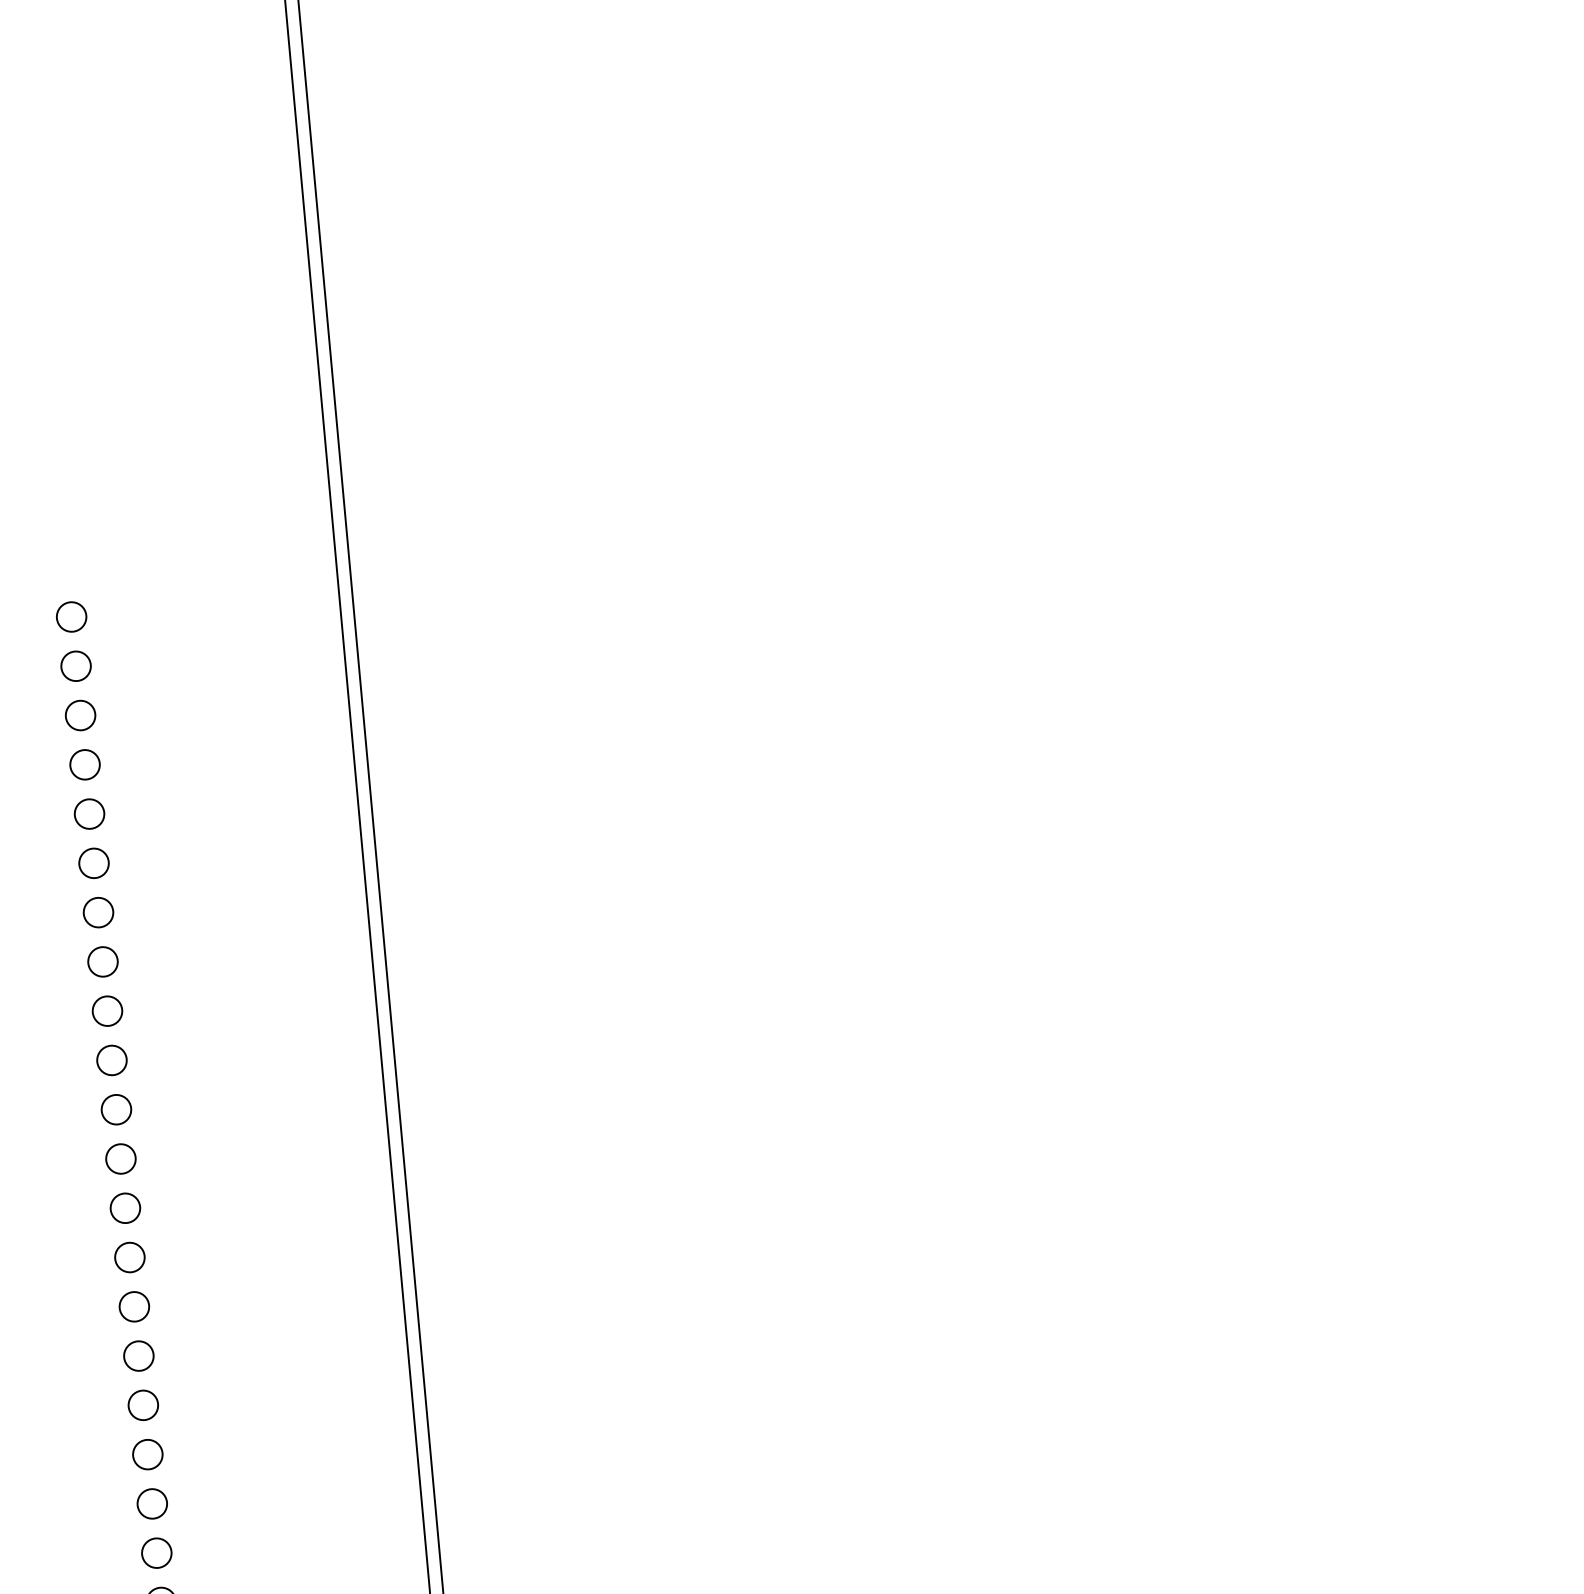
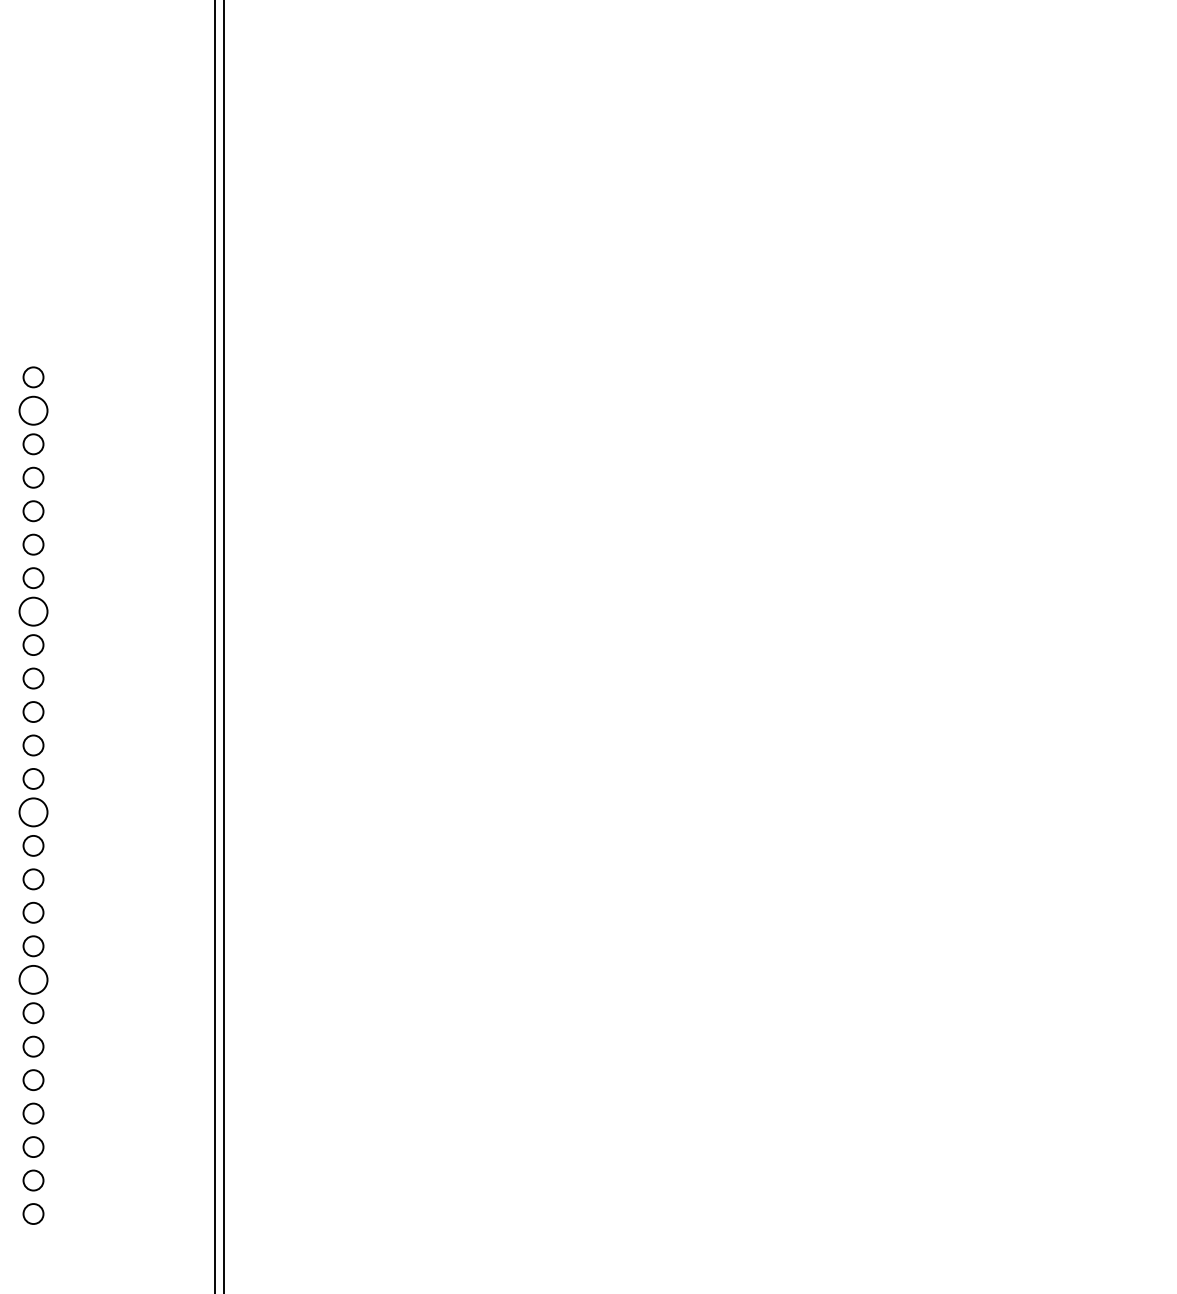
circle: (76, 665) -> (33, 410), size x1.4
circle: (102, 961) -> (33, 611), size x1.4
circle: (129, 1257) -> (33, 812), size x1.4
circle: (152, 1503) -> (33, 979), size x1.4

